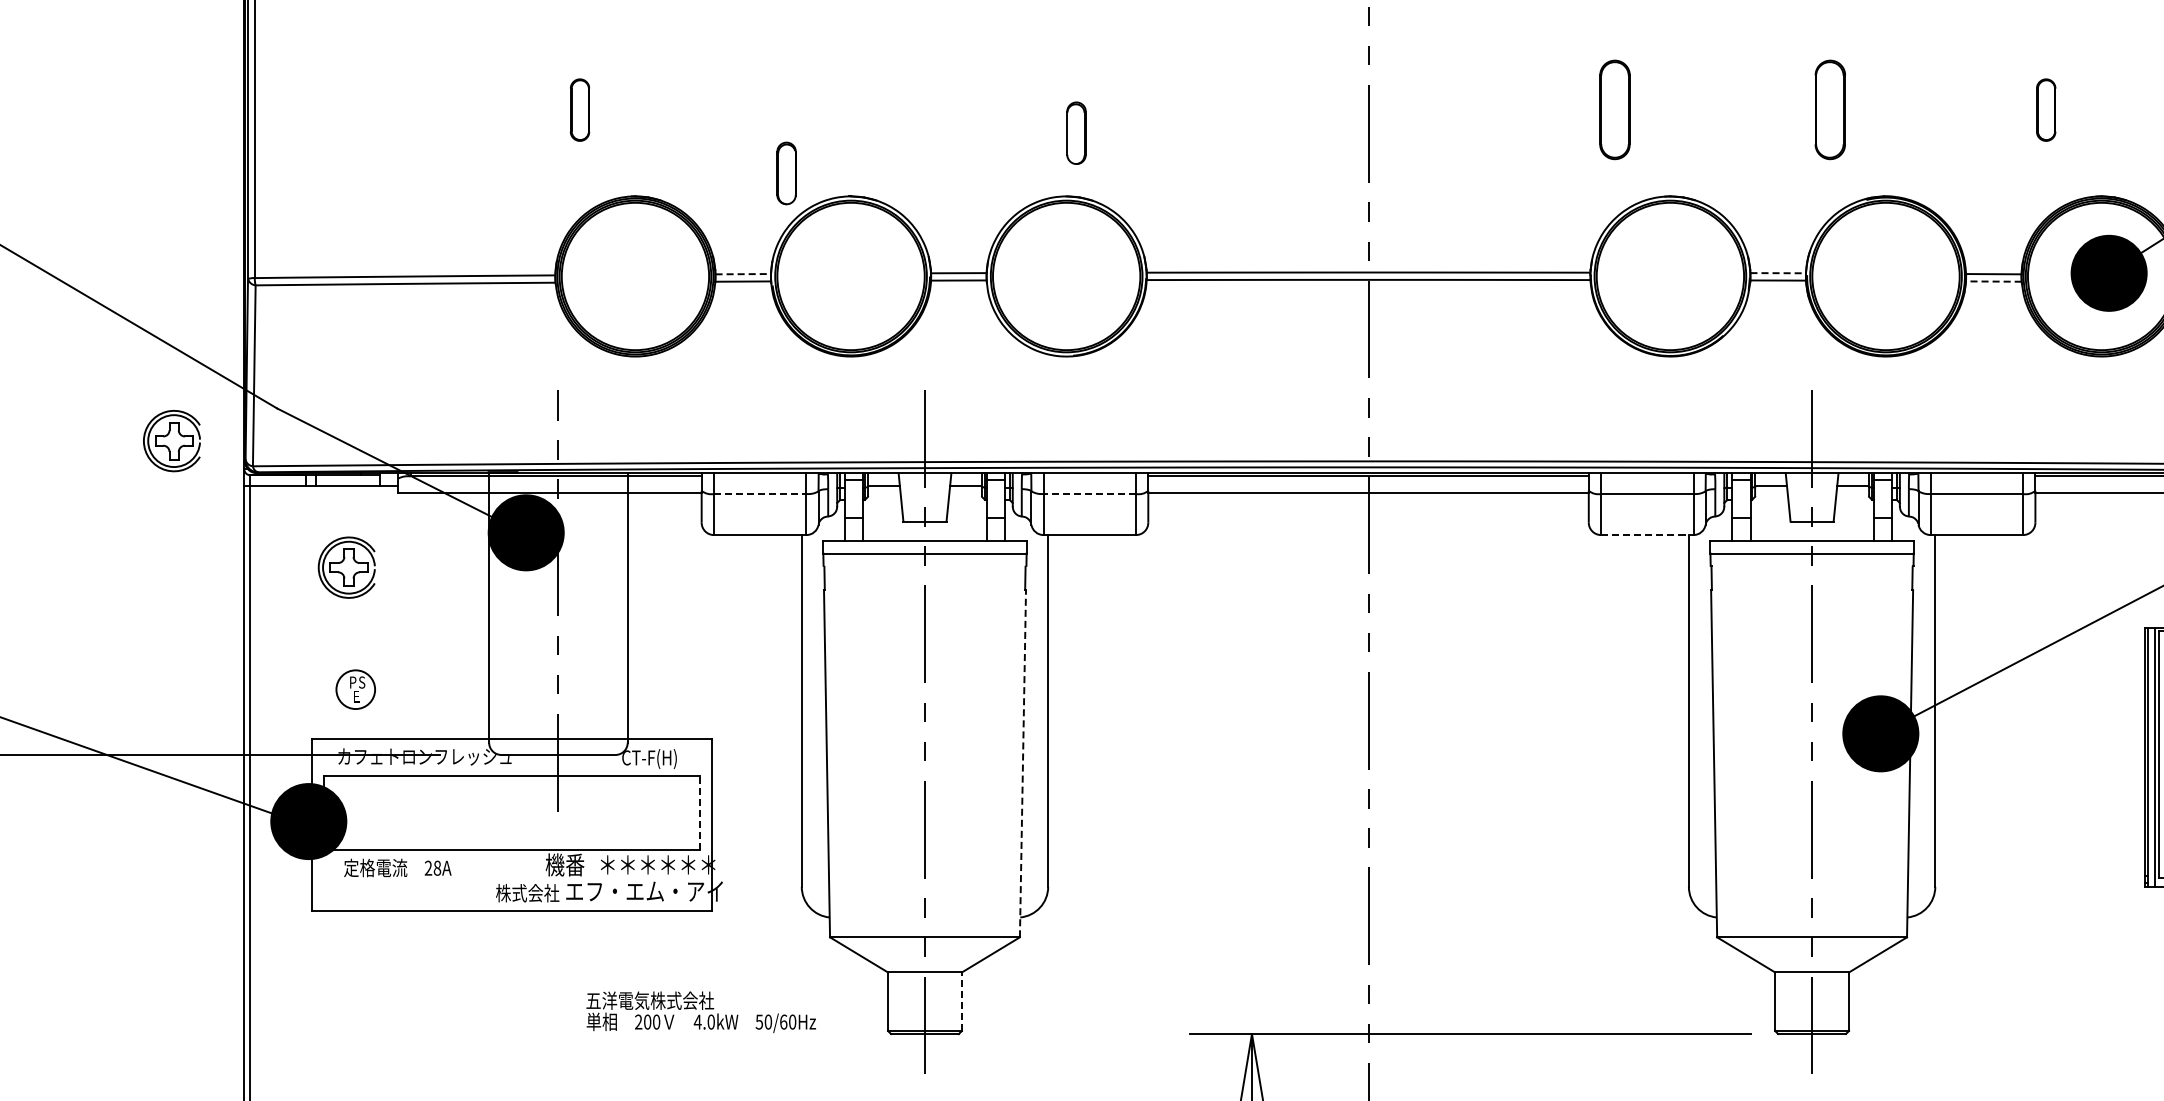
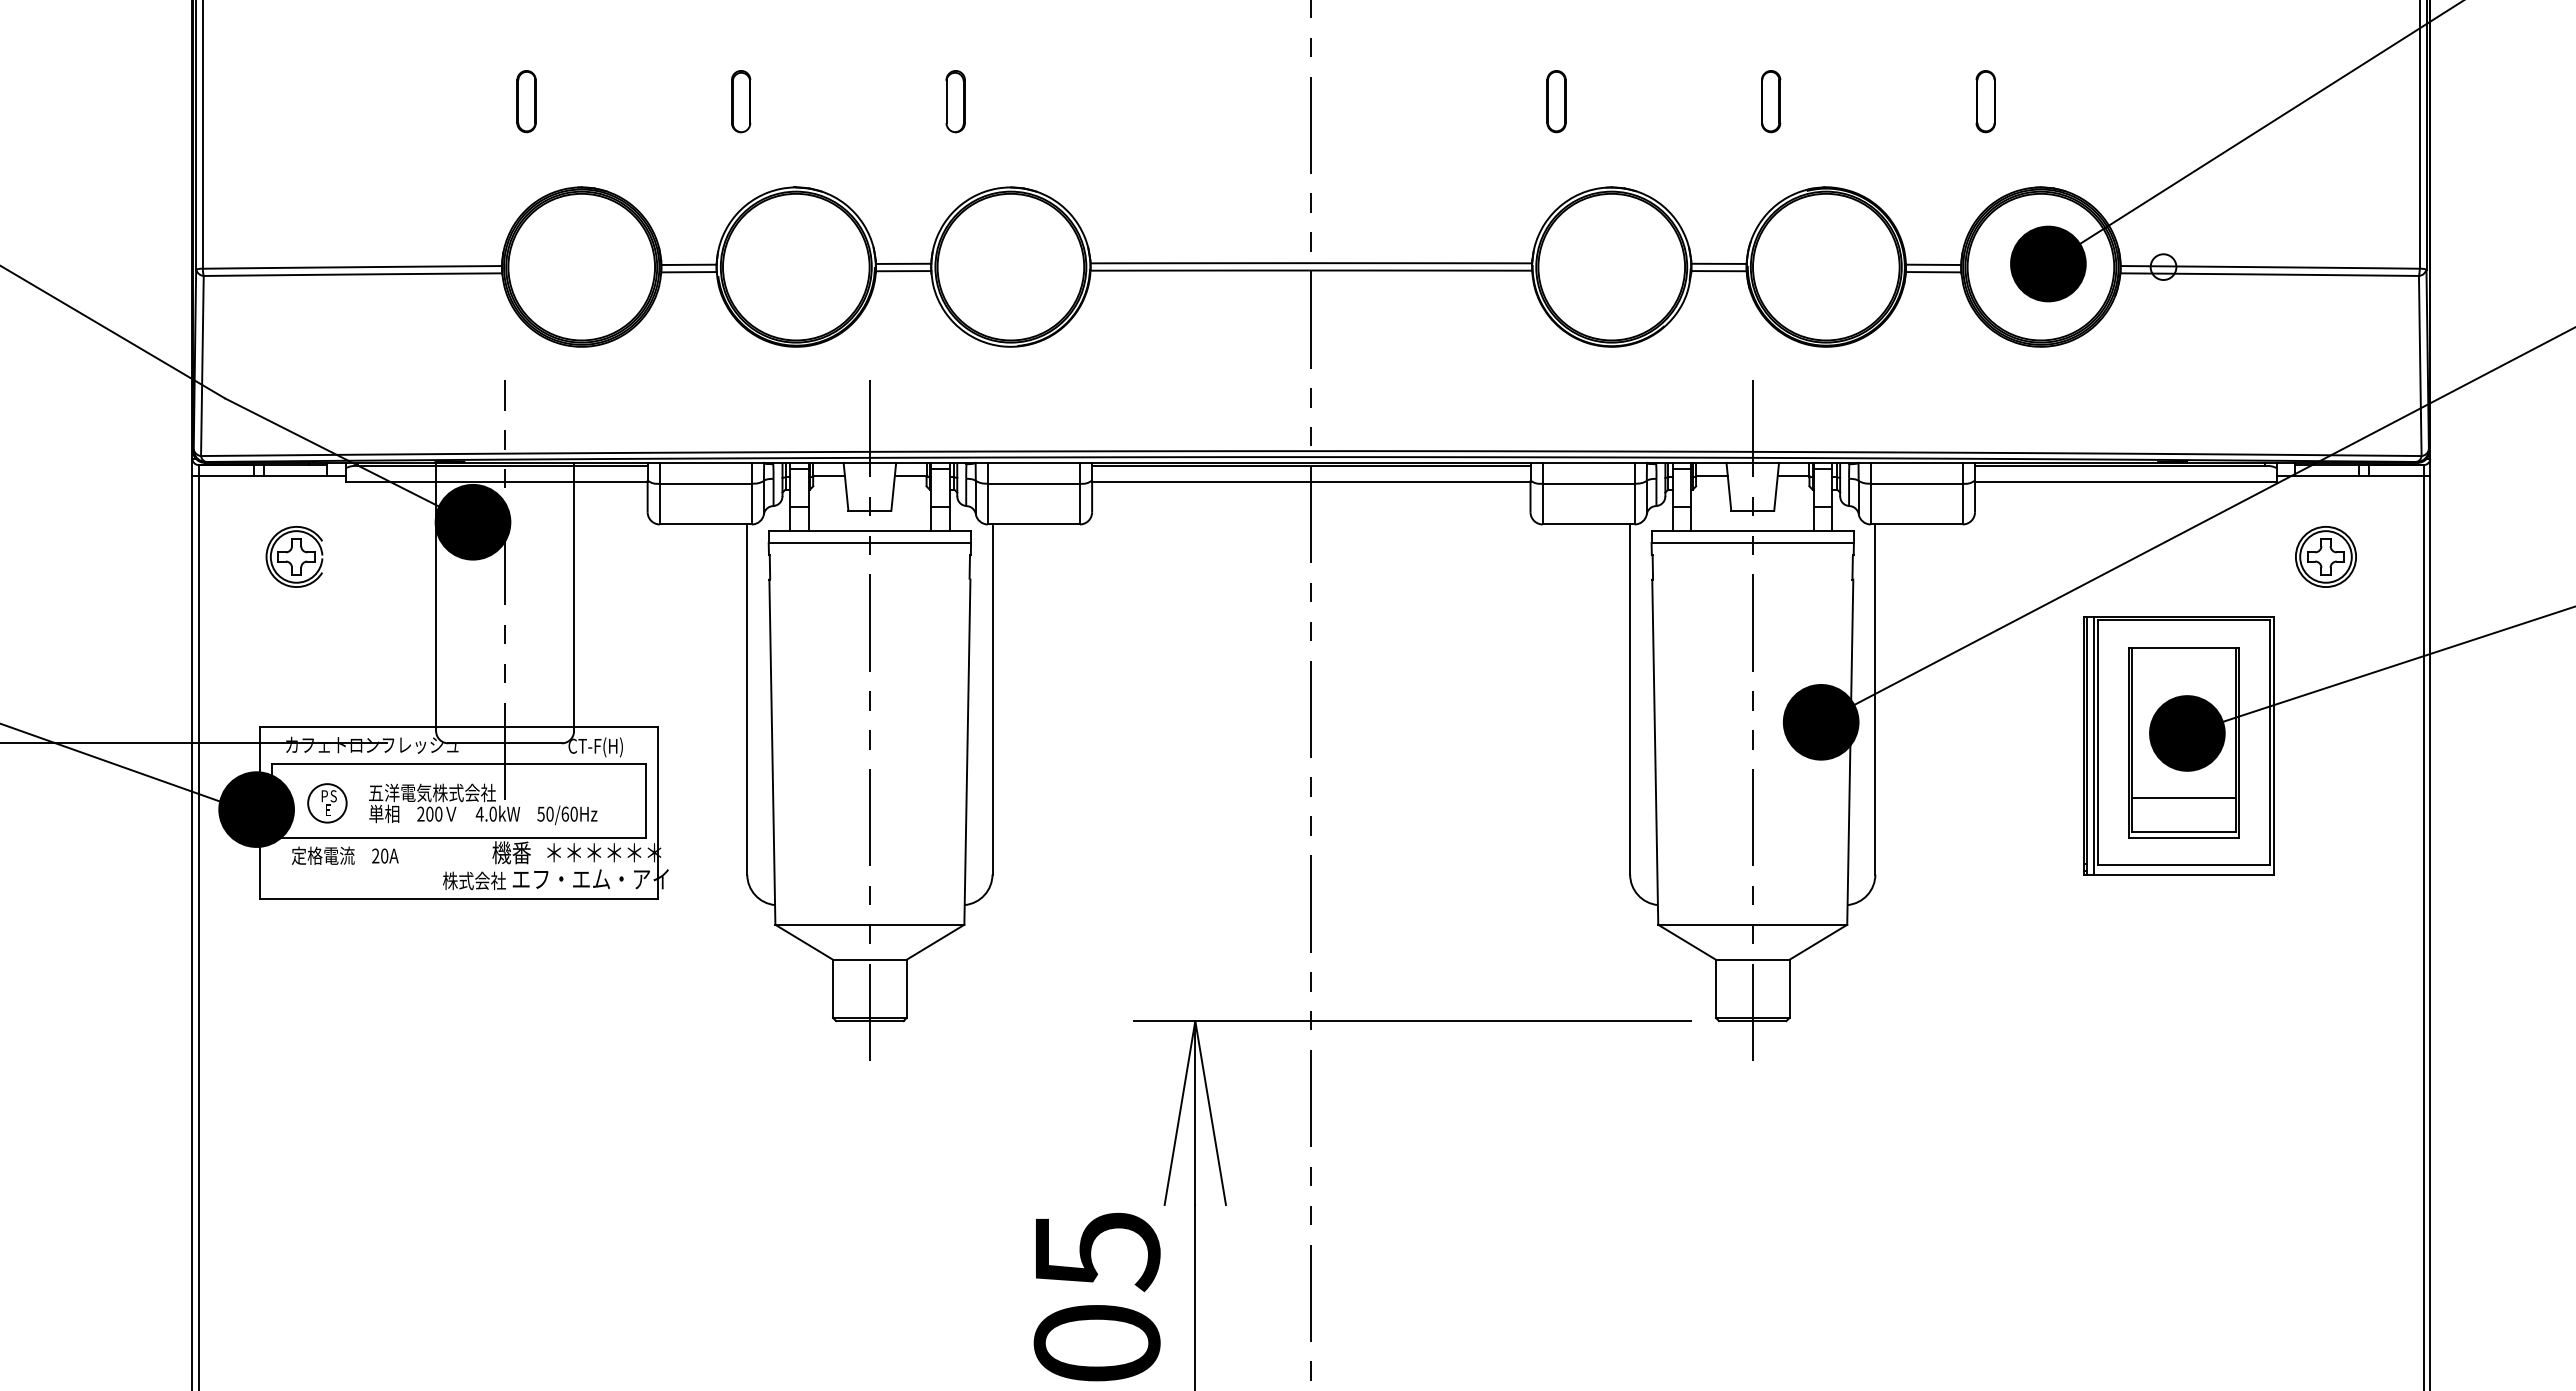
part: (1614, 110) -> (1556, 101), size x0.62
part: (1830, 110) -> (1771, 101), size x0.62
part: (1076, 133) -> (955, 101), moved
part: (786, 173) -> (741, 101), moved
line: (1778, 272) -> (1719, 263), dashed -> solid
line: (743, 273) -> (689, 264), dashed -> solid
line: (1993, 281) -> (1933, 272), dashed -> solid
part: (172, 440) -> (120, 430), removed
line: (759, 493) -> (705, 483), dashed -> solid
line: (1089, 493) -> (1033, 483), dashed -> solid
line: (1647, 535) -> (1588, 524), dashed -> solid
part: (355, 689) -> (327, 803), moved
line: (1023, 764) -> (967, 752), dashed -> solid
line: (700, 812) -> (646, 800), dashed -> solid
text: (437, 868) -> (384, 856), 28A -> 20A
line: (961, 1001) -> (906, 988), dashed -> solid
text: (701, 1012) -> (483, 804), moved

